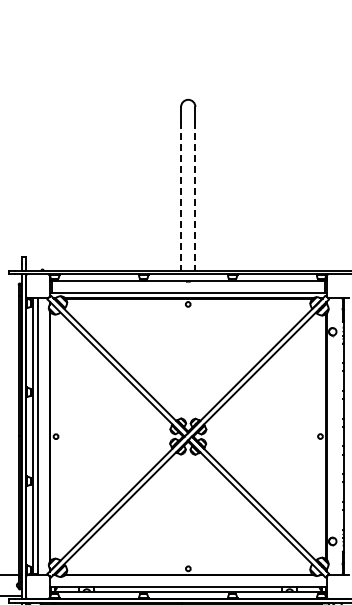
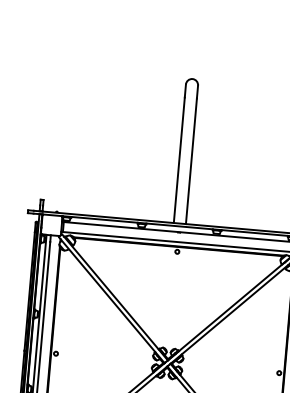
line: (181, 197) -> (179, 161), dashed -> solid
line: (195, 197) -> (191, 162), dashed -> solid

